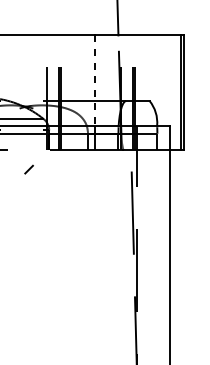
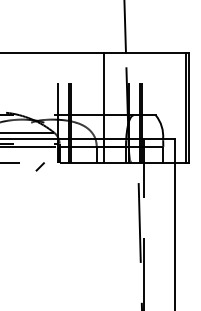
line: (95, 80) -> (103, 95), dashed -> solid
line: (28, 169) -> (39, 166), moved

